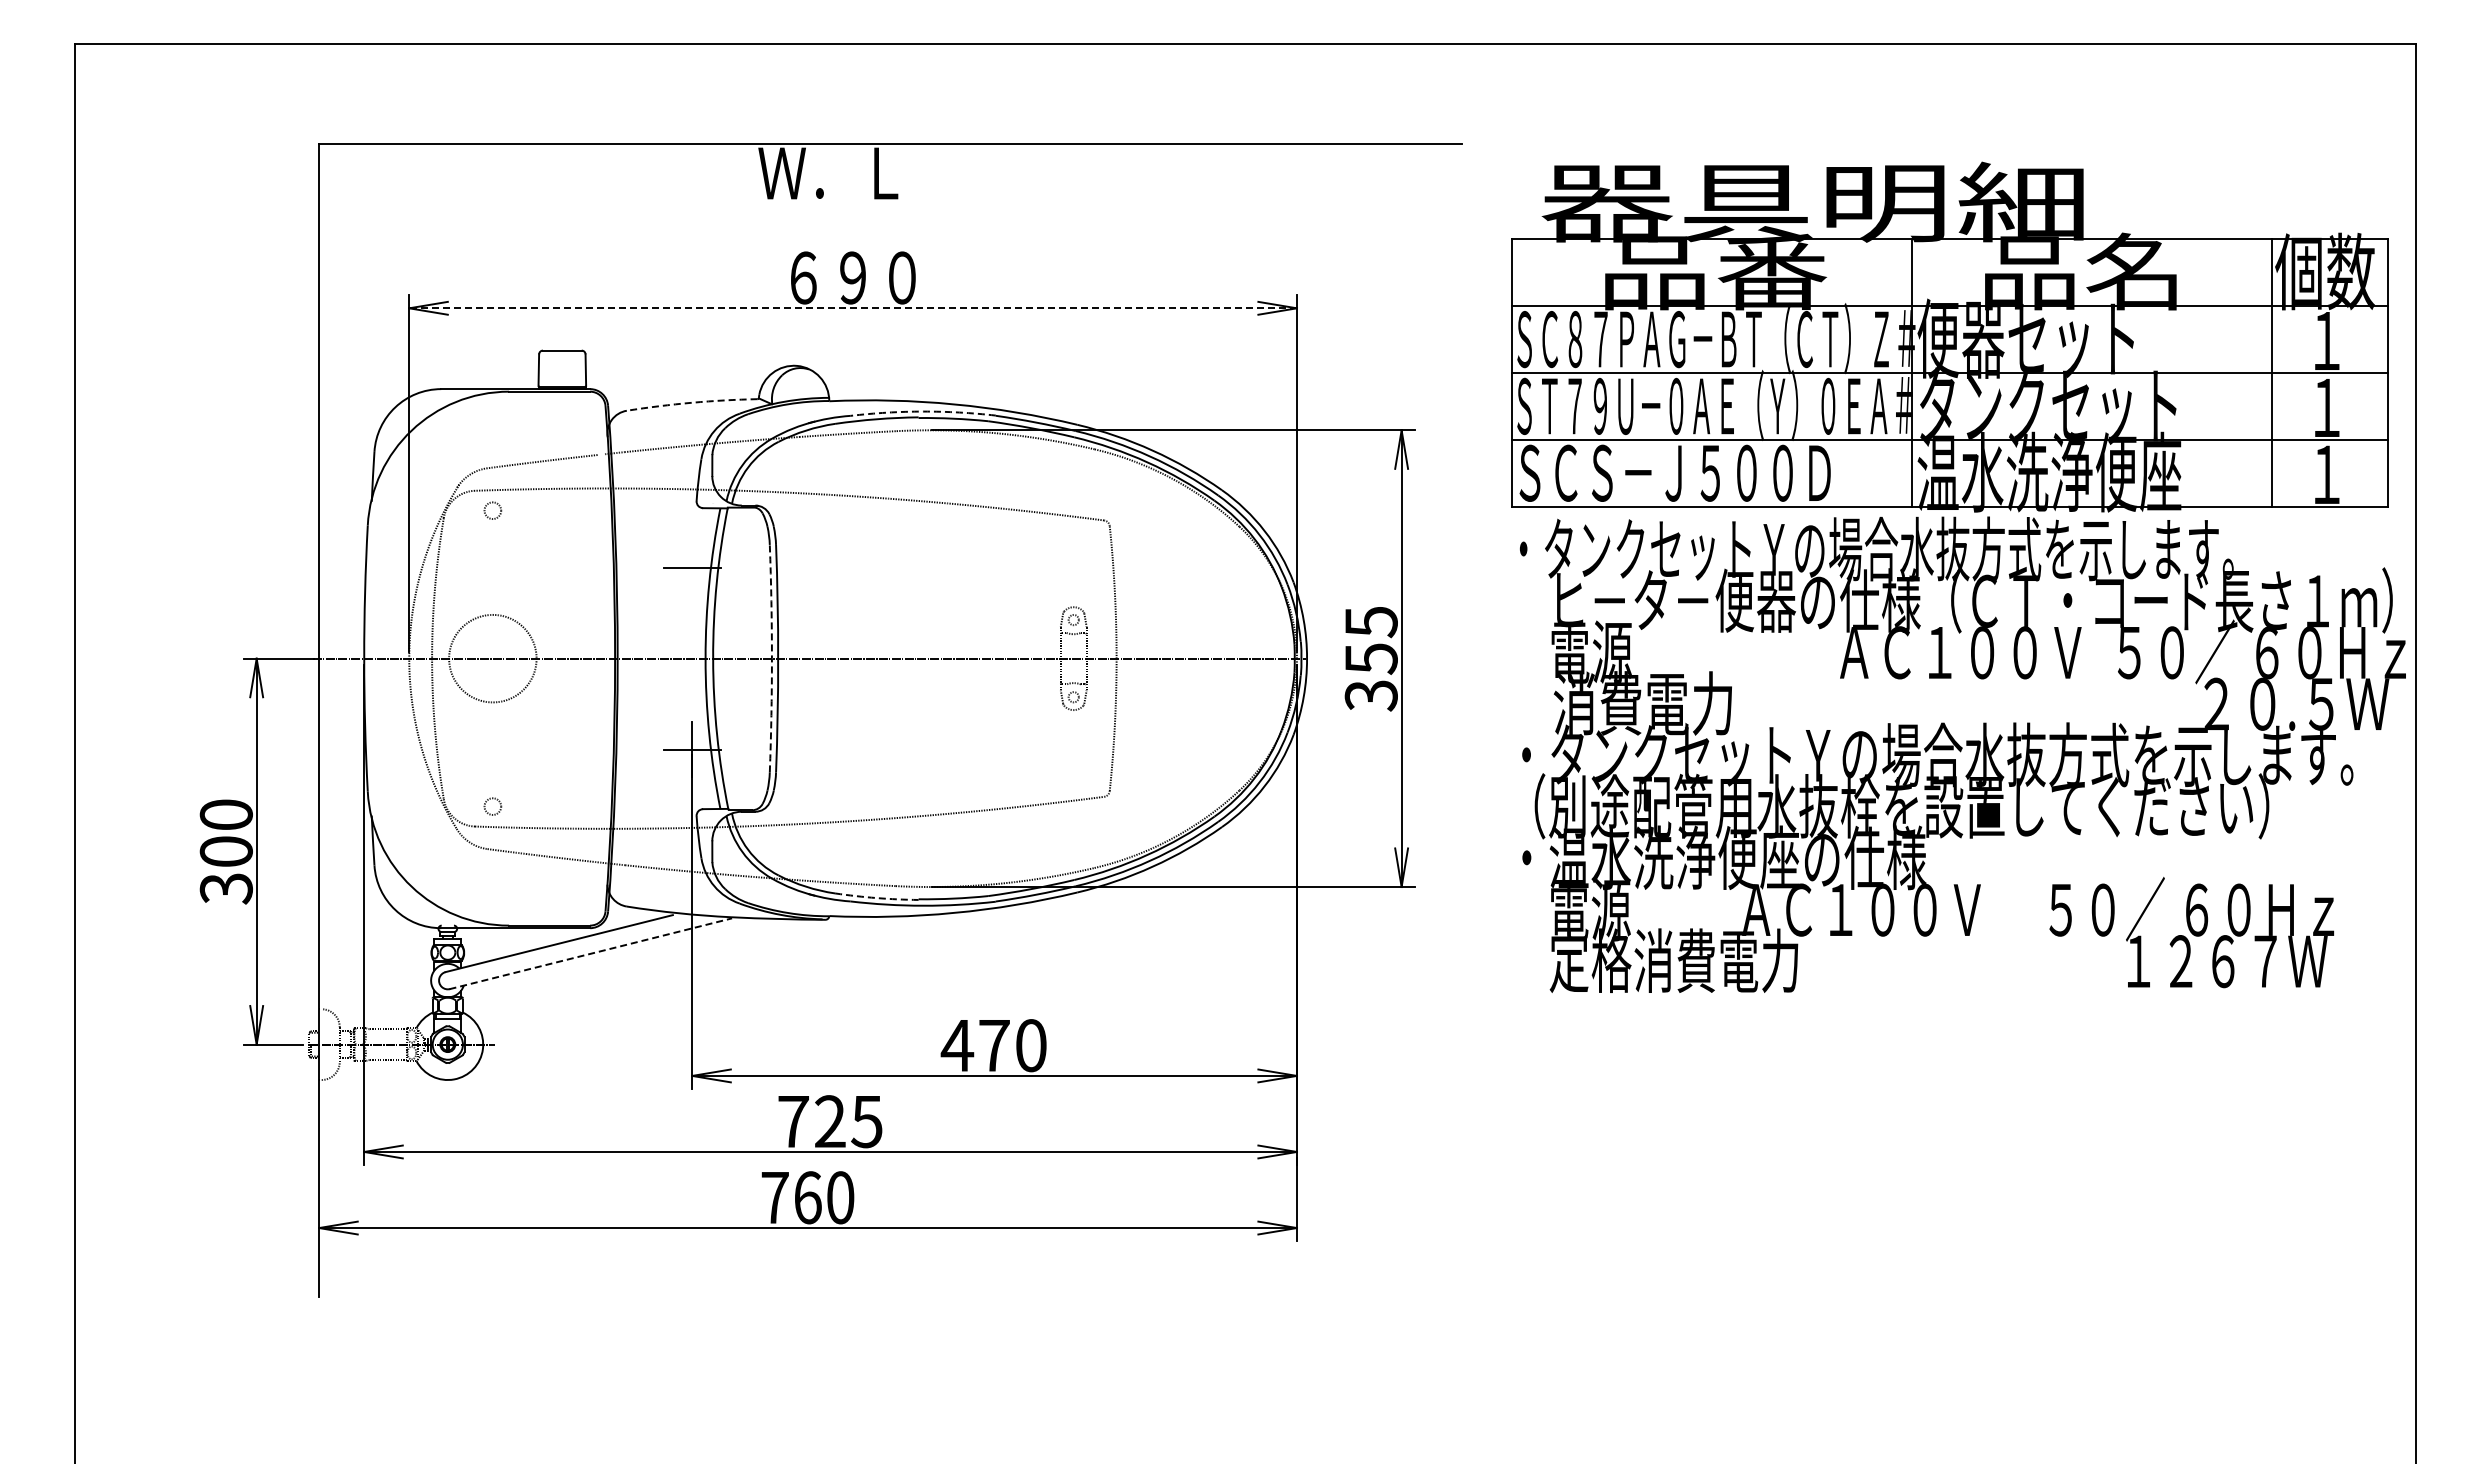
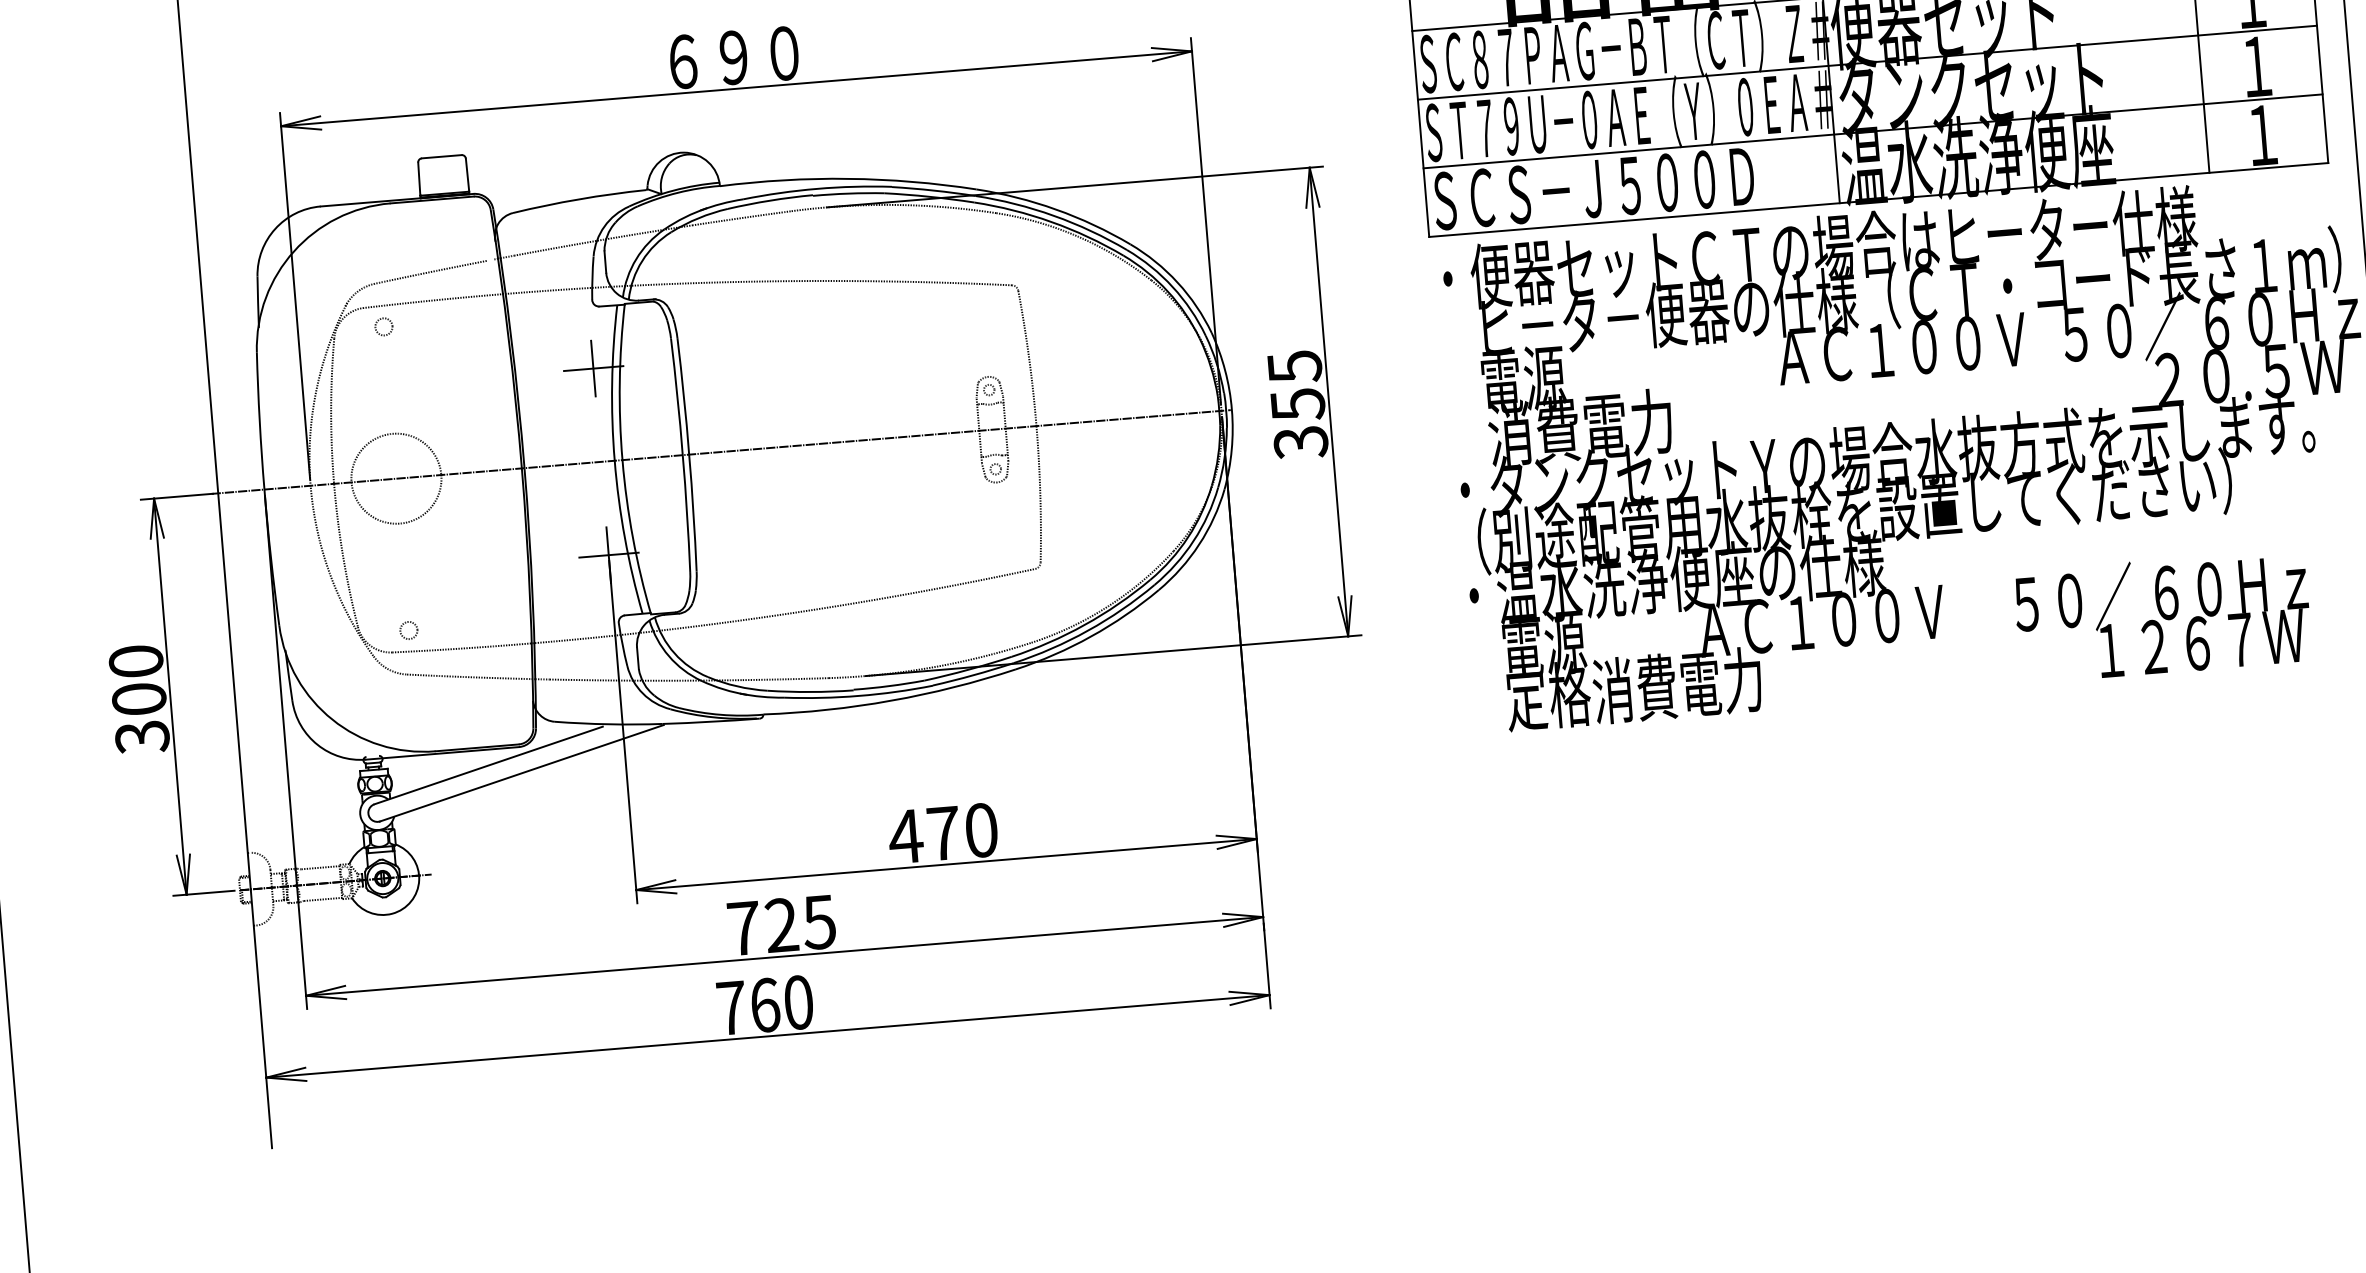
line: (853, 308) -> (736, 88), dashed -> solid
arc: (692, 402) -> (579, 199), dashed -> solid
arc: (923, 411) -> (817, 188), dashed -> solid
text: (1887, 548) -> (1818, 248), ・タンクセットＹの場合水抜方式を示します。 -> ・便器セットＣＴの場合はヒーター仕様
line: (692, 567) -> (593, 368), added
arc: (771, 658) -> (682, 455), dashed -> solid
arc: (876, 898) -> (810, 692), dashed -> solid
line: (590, 953) -> (521, 773), dashed -> solid

